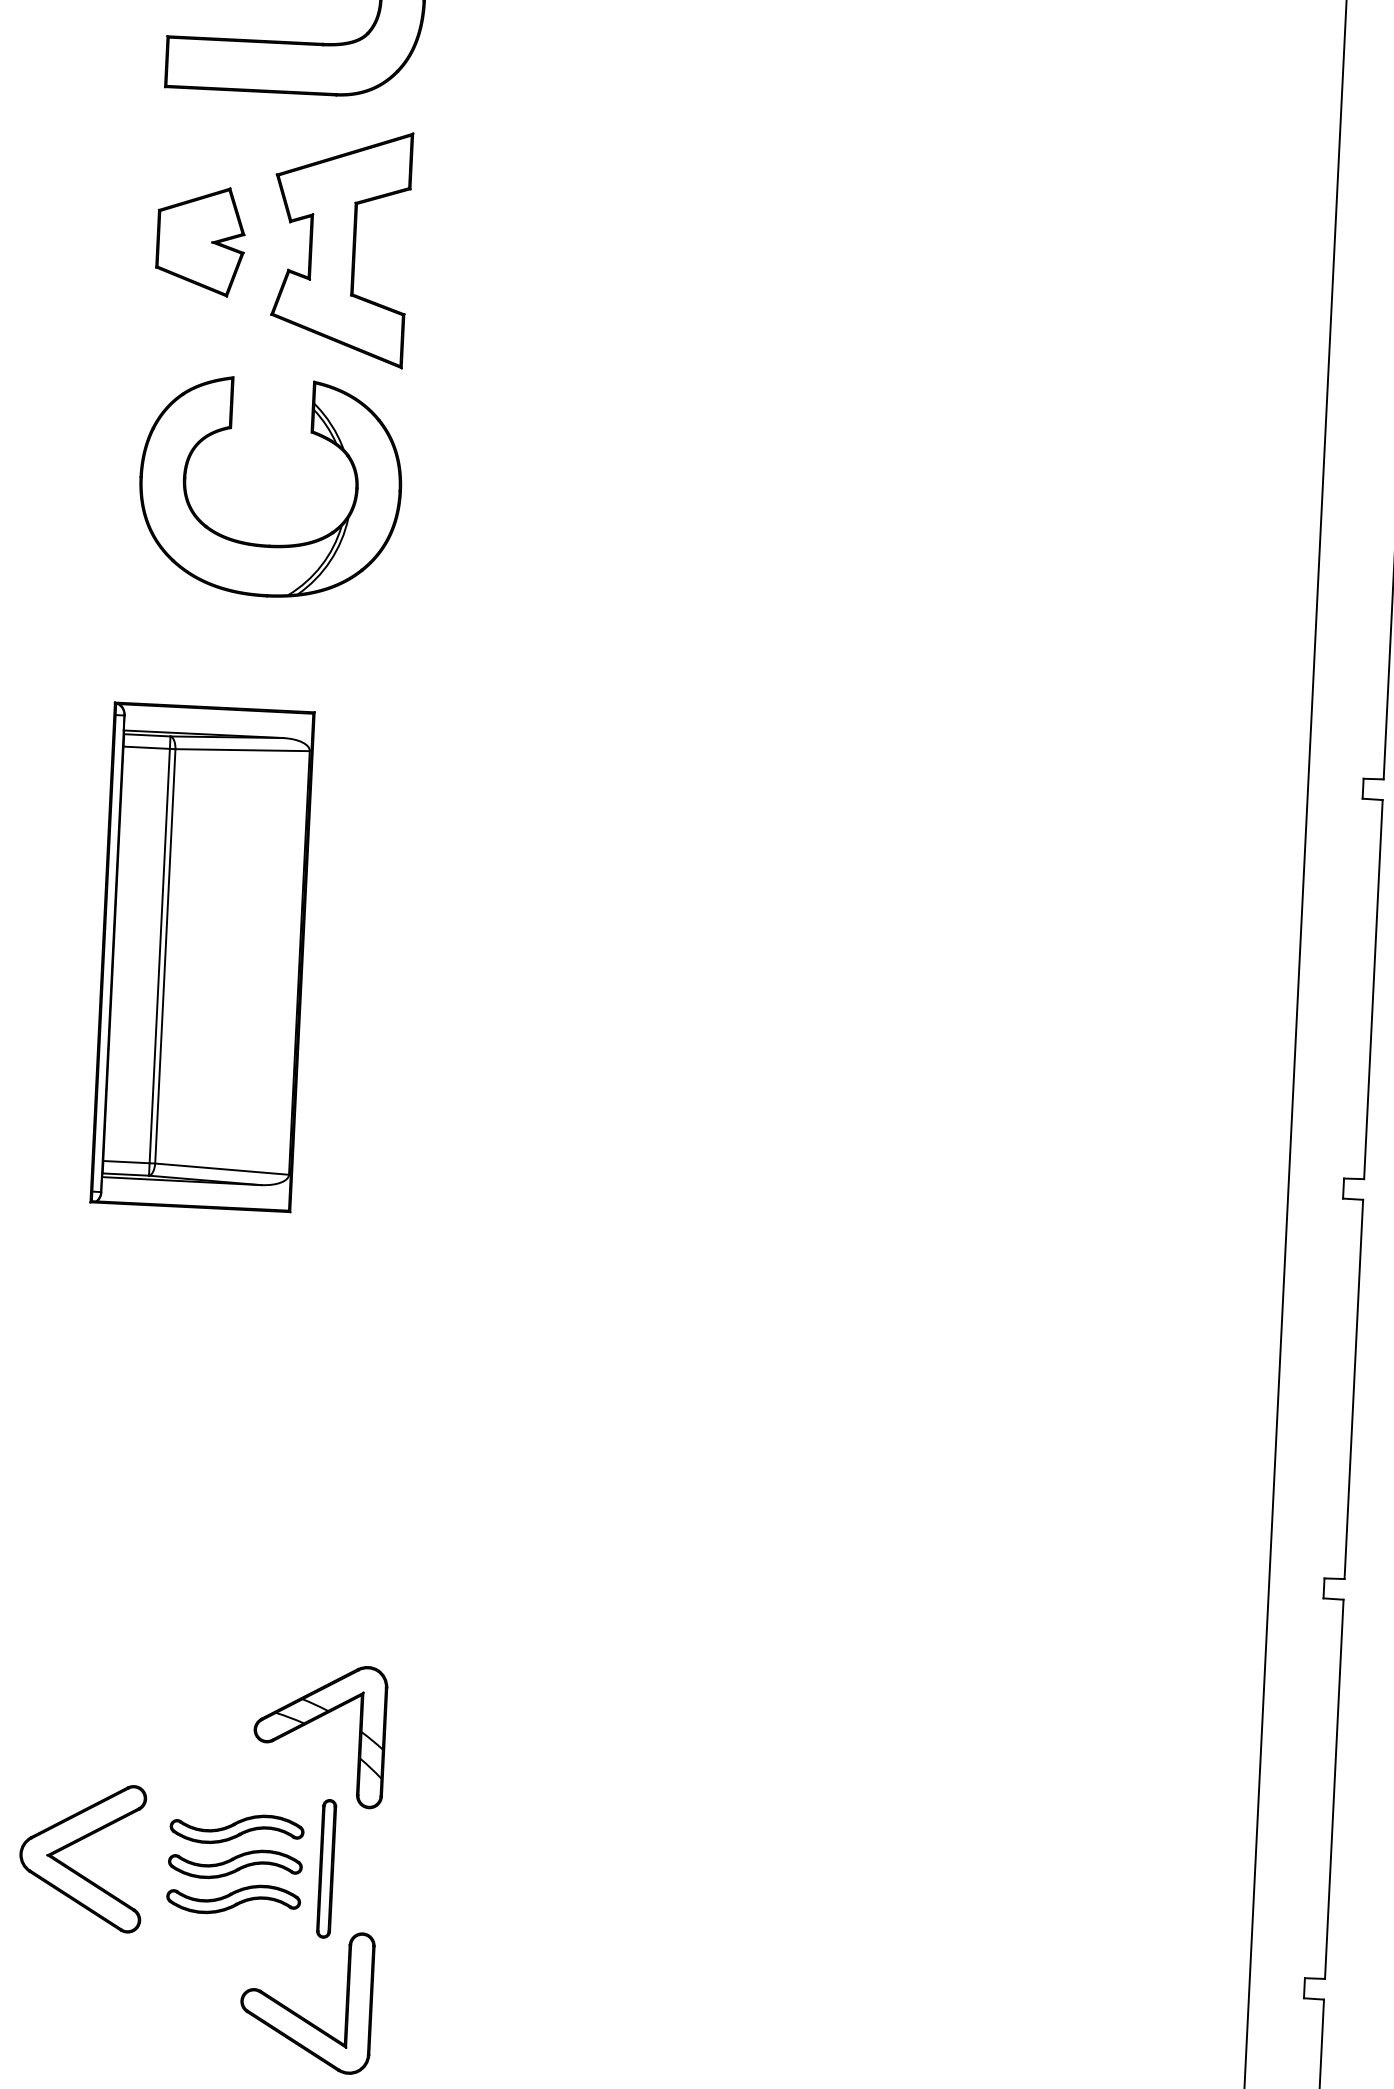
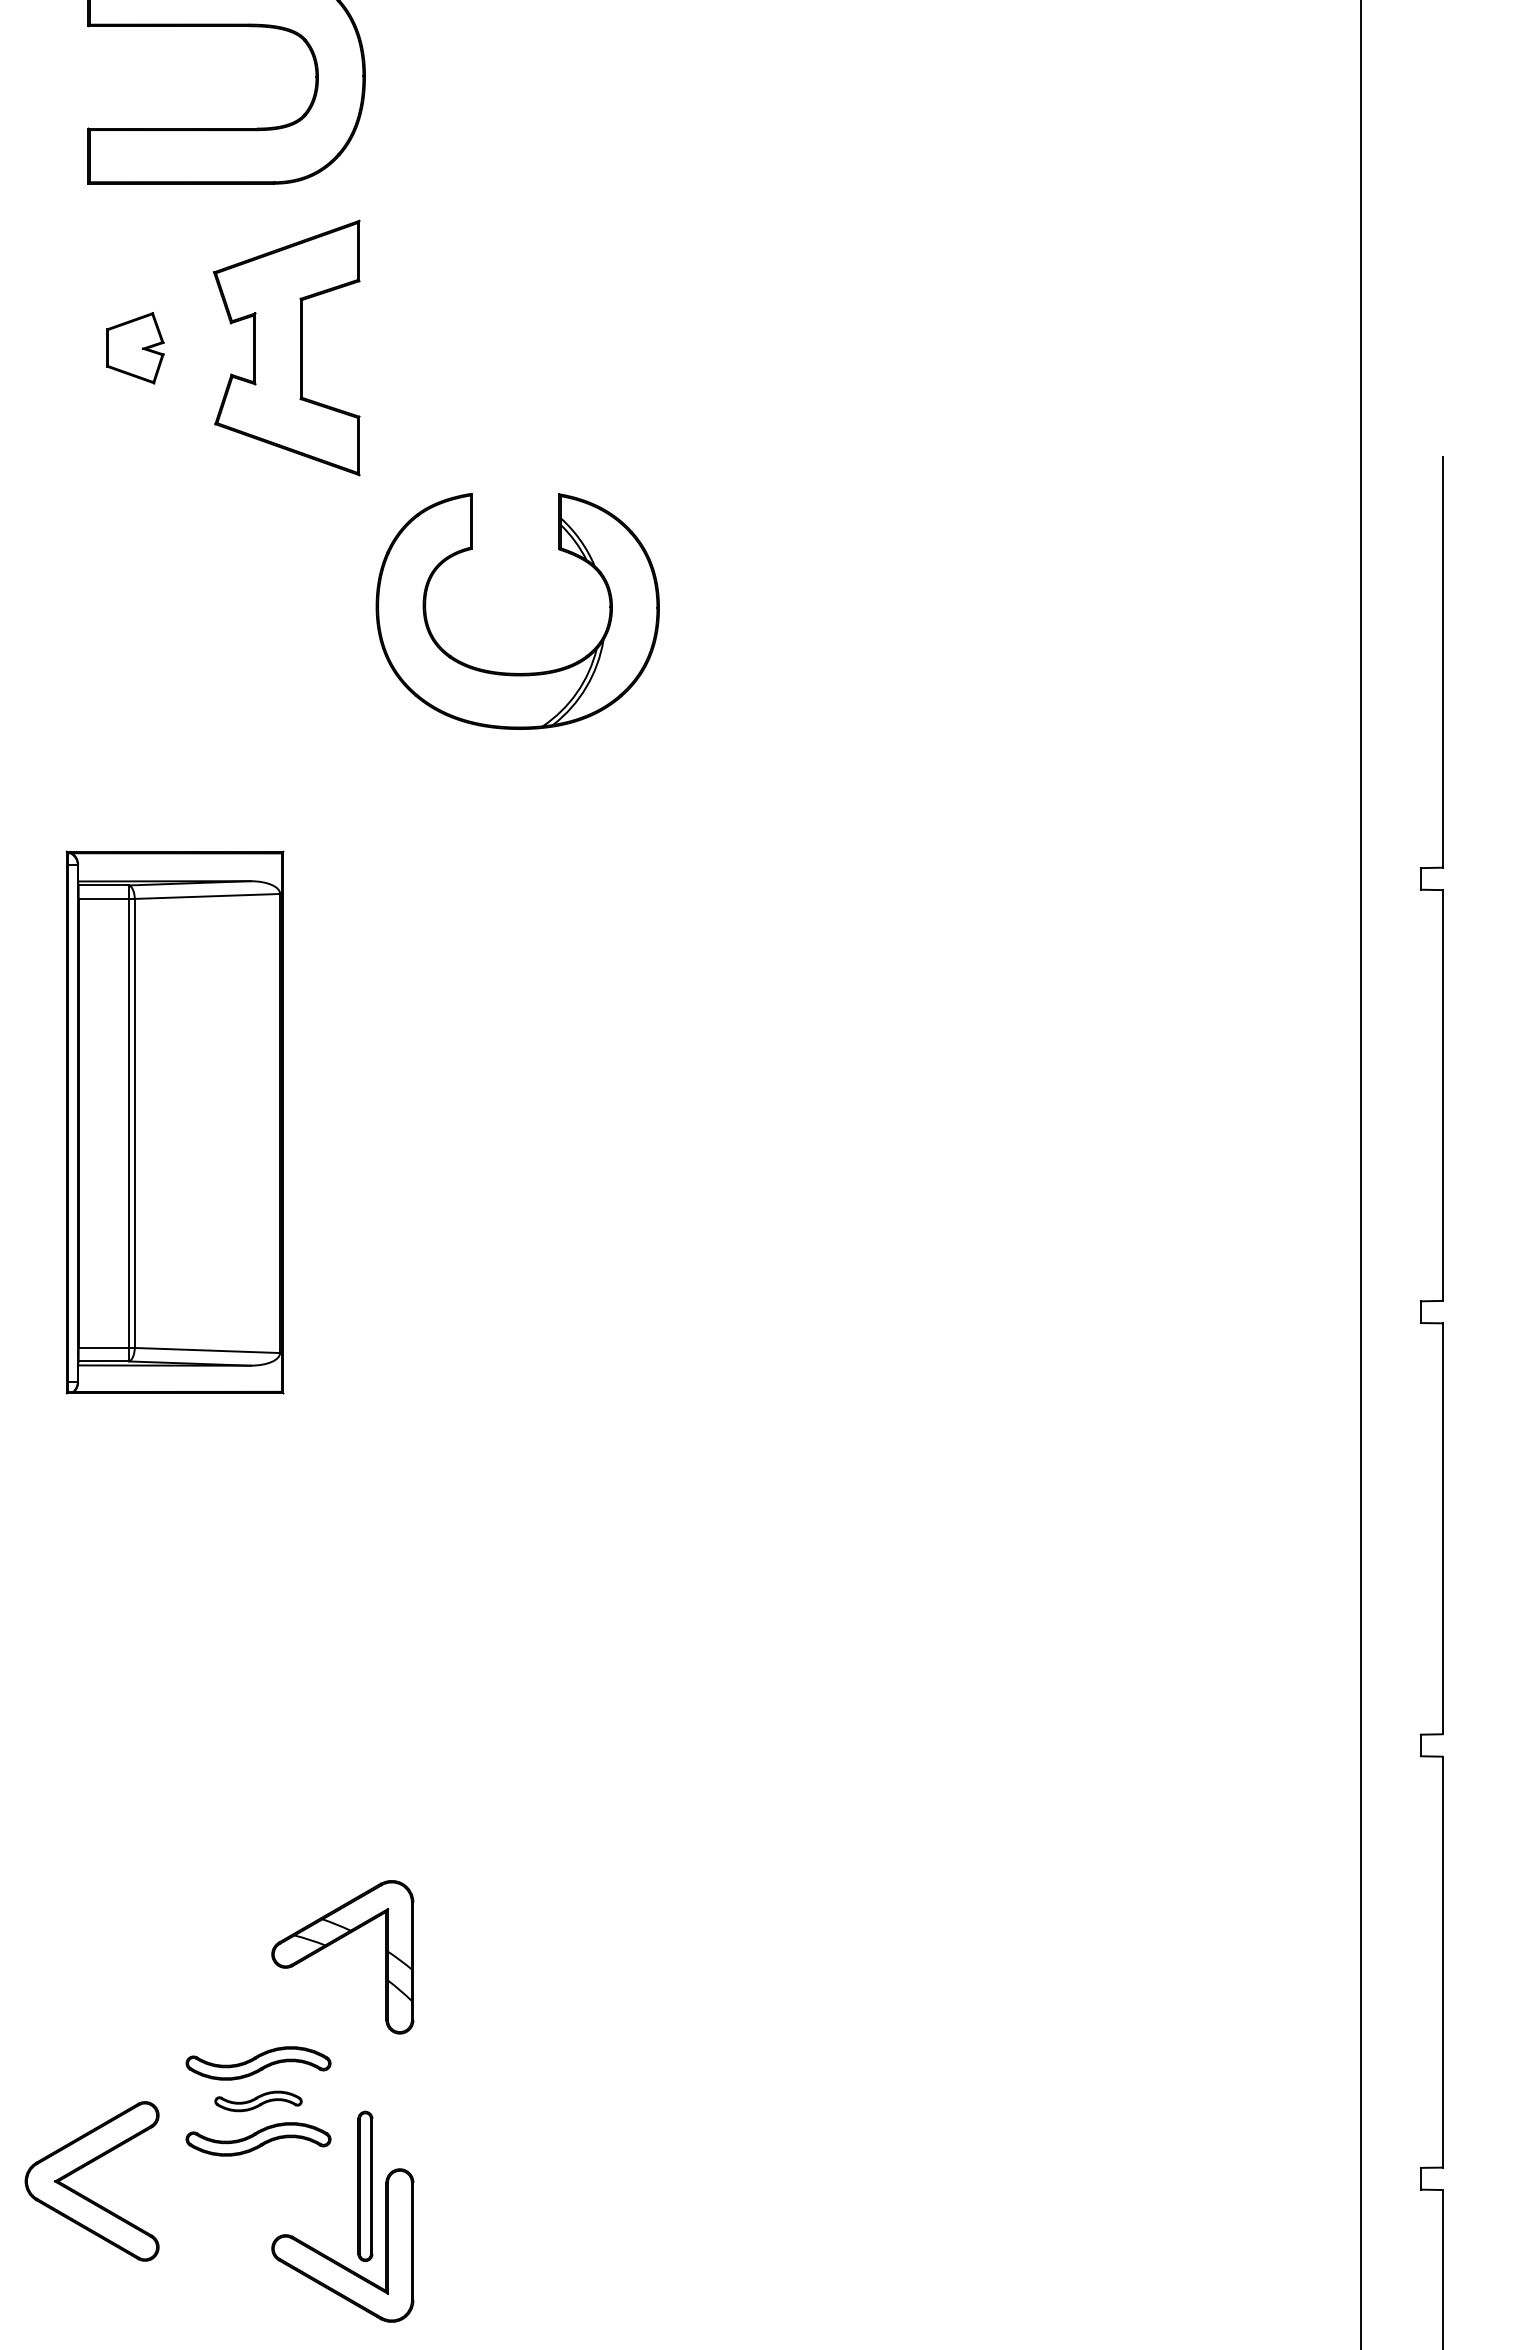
part: (200, 240) -> (135, 347), size x0.6
part: (264, 544) -> (514, 672), moved
part: (235, 1864) -> (258, 2101), size x0.6
part: (71, 1867) -> (81, 2193), moved
part: (326, 1868) -> (365, 2186), moved

